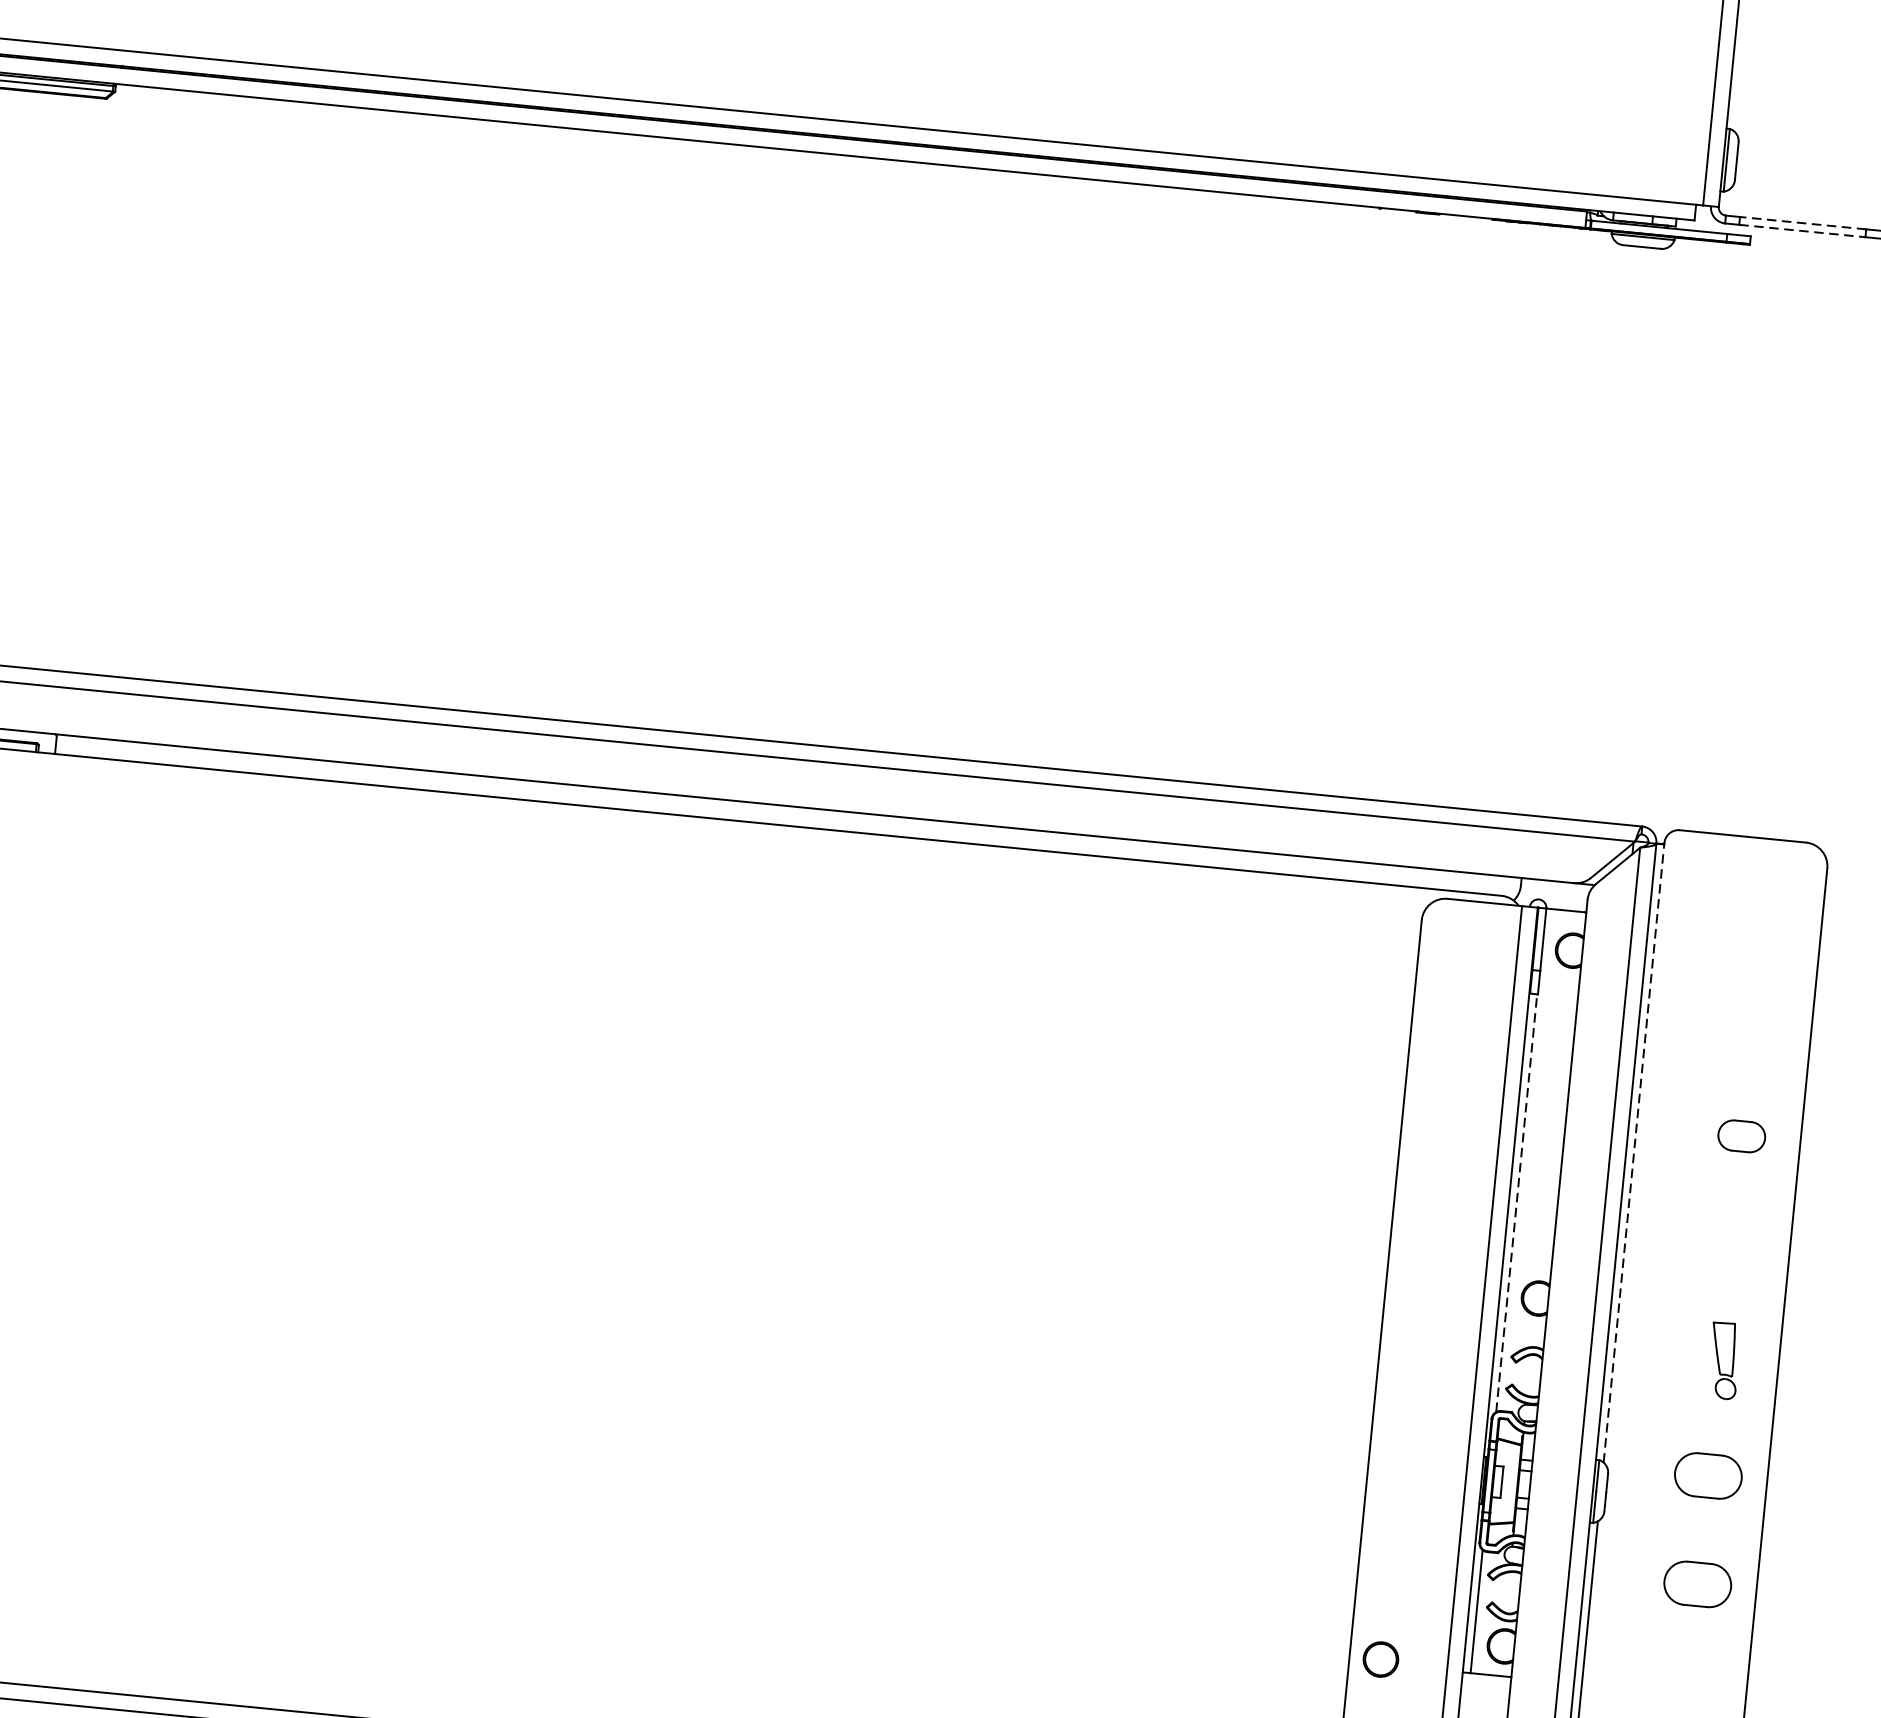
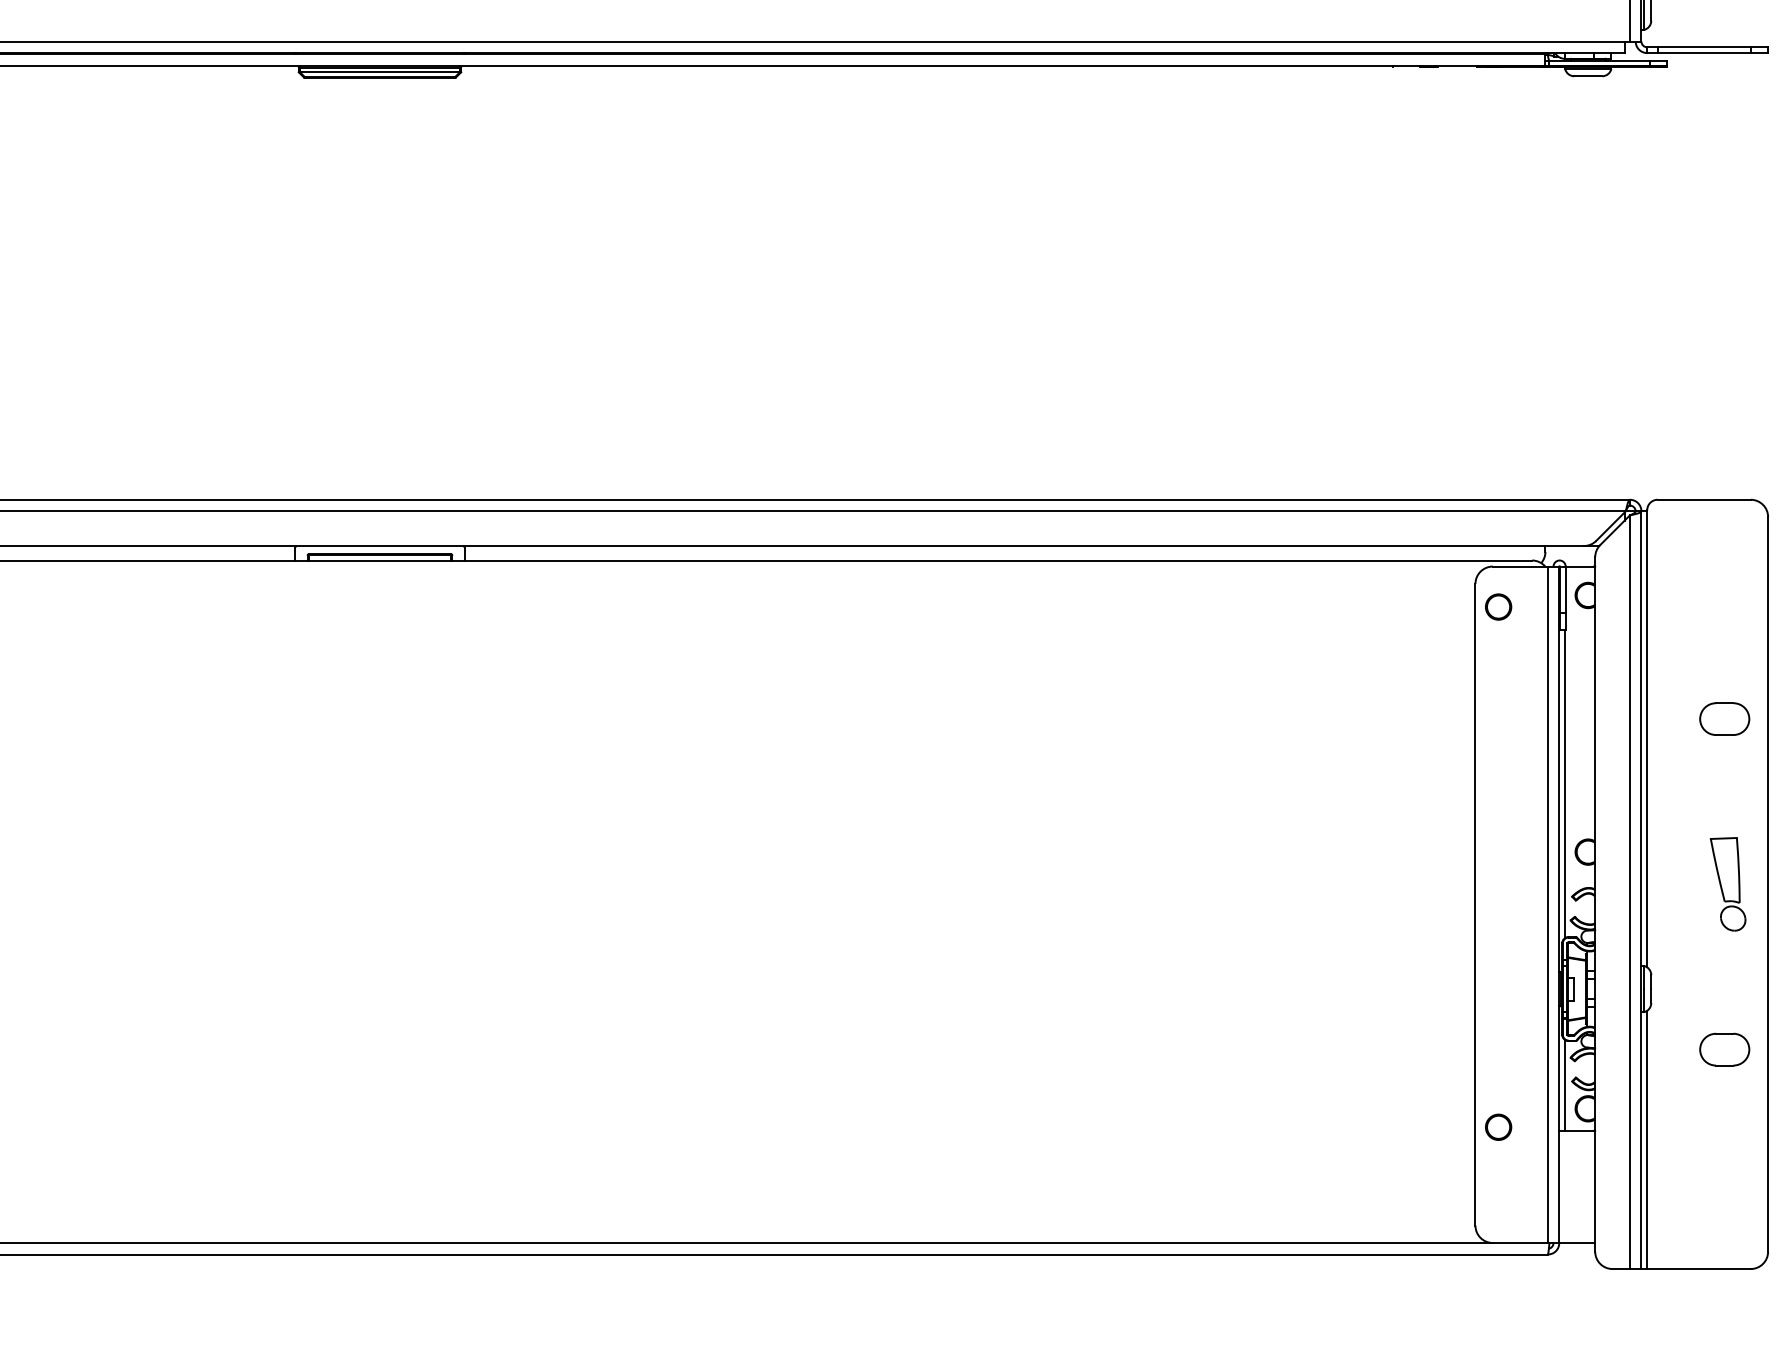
line: (1803, 223) -> (1704, 47), dashed -> solid
line: (1802, 231) -> (1704, 53), dashed -> solid
circle: (1450, 953) -> (1498, 606), added
part: (1741, 1135) -> (1724, 718), size x1.43
line: (1634, 1152) -> (1647, 738), dashed -> solid
line: (1517, 1202) -> (1565, 783), dashed -> solid
part: (1723, 1360) -> (1727, 884), size x1.67
part: (1708, 1475) -> (1724, 969), removed

